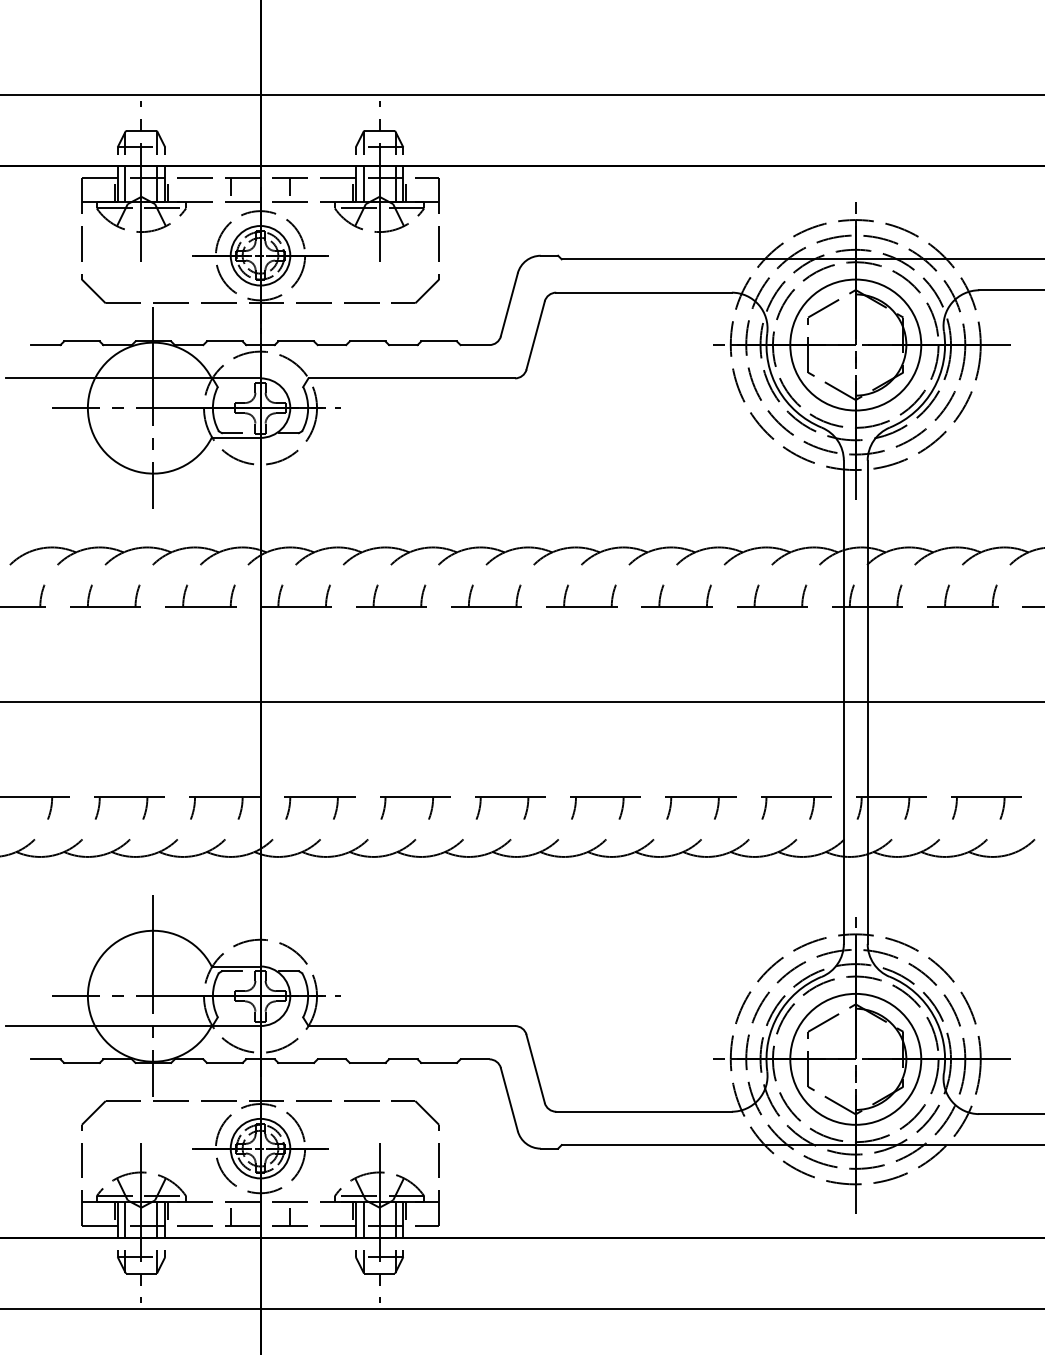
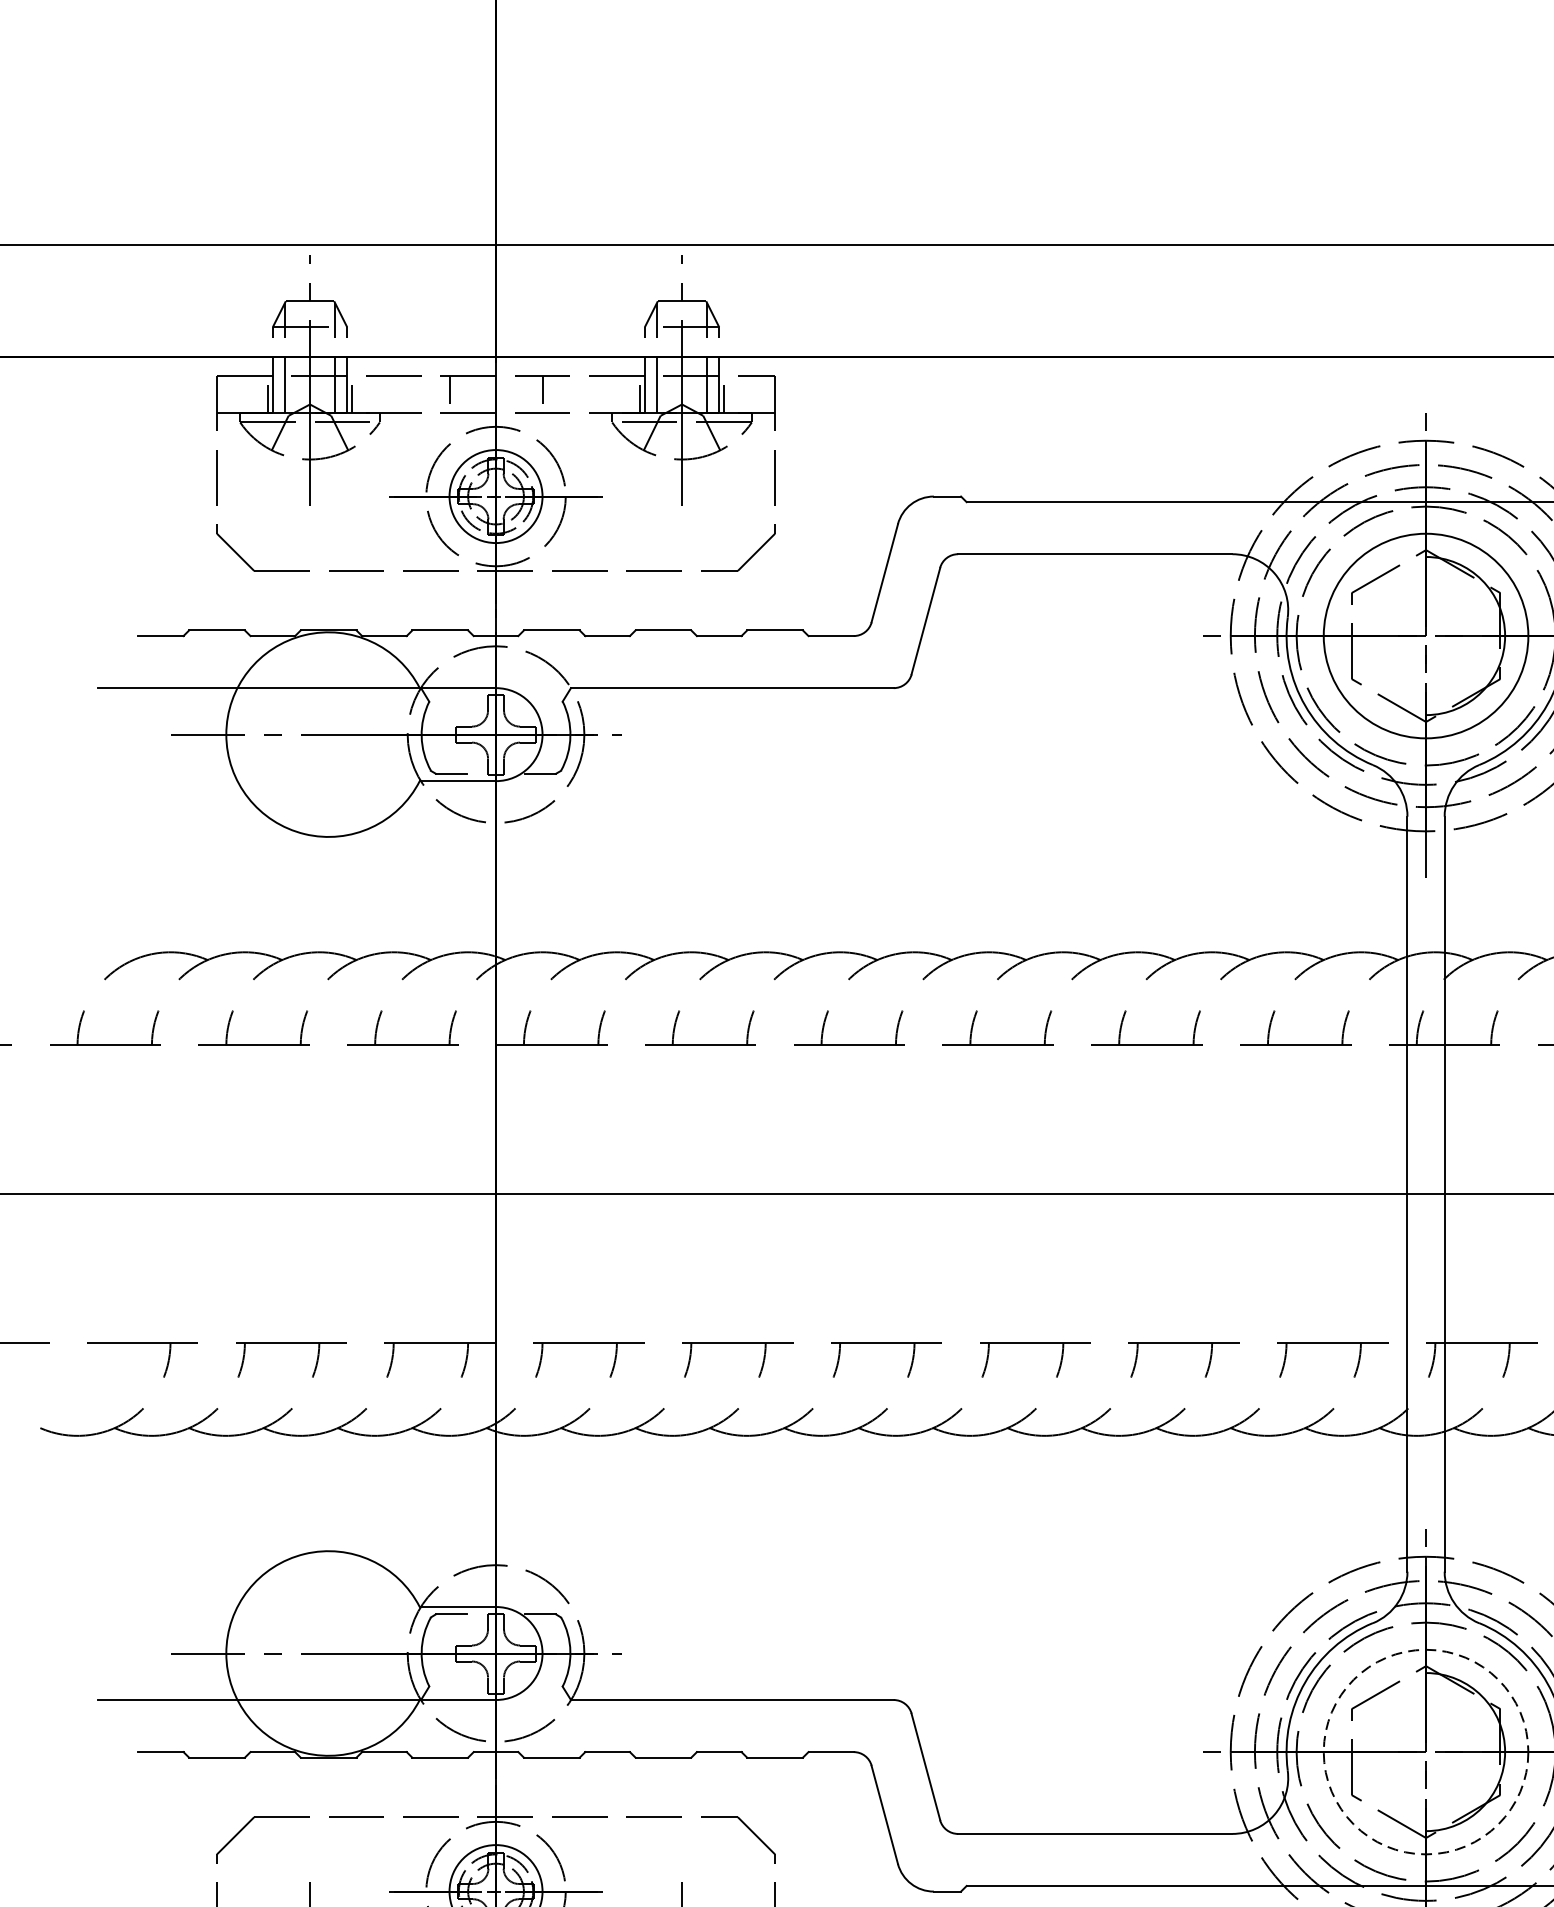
line: (153, 407) -> (328, 733), removed
line: (153, 996) -> (328, 1653), removed
circle: (855, 1058) -> (1425, 1750), solid -> dashed

